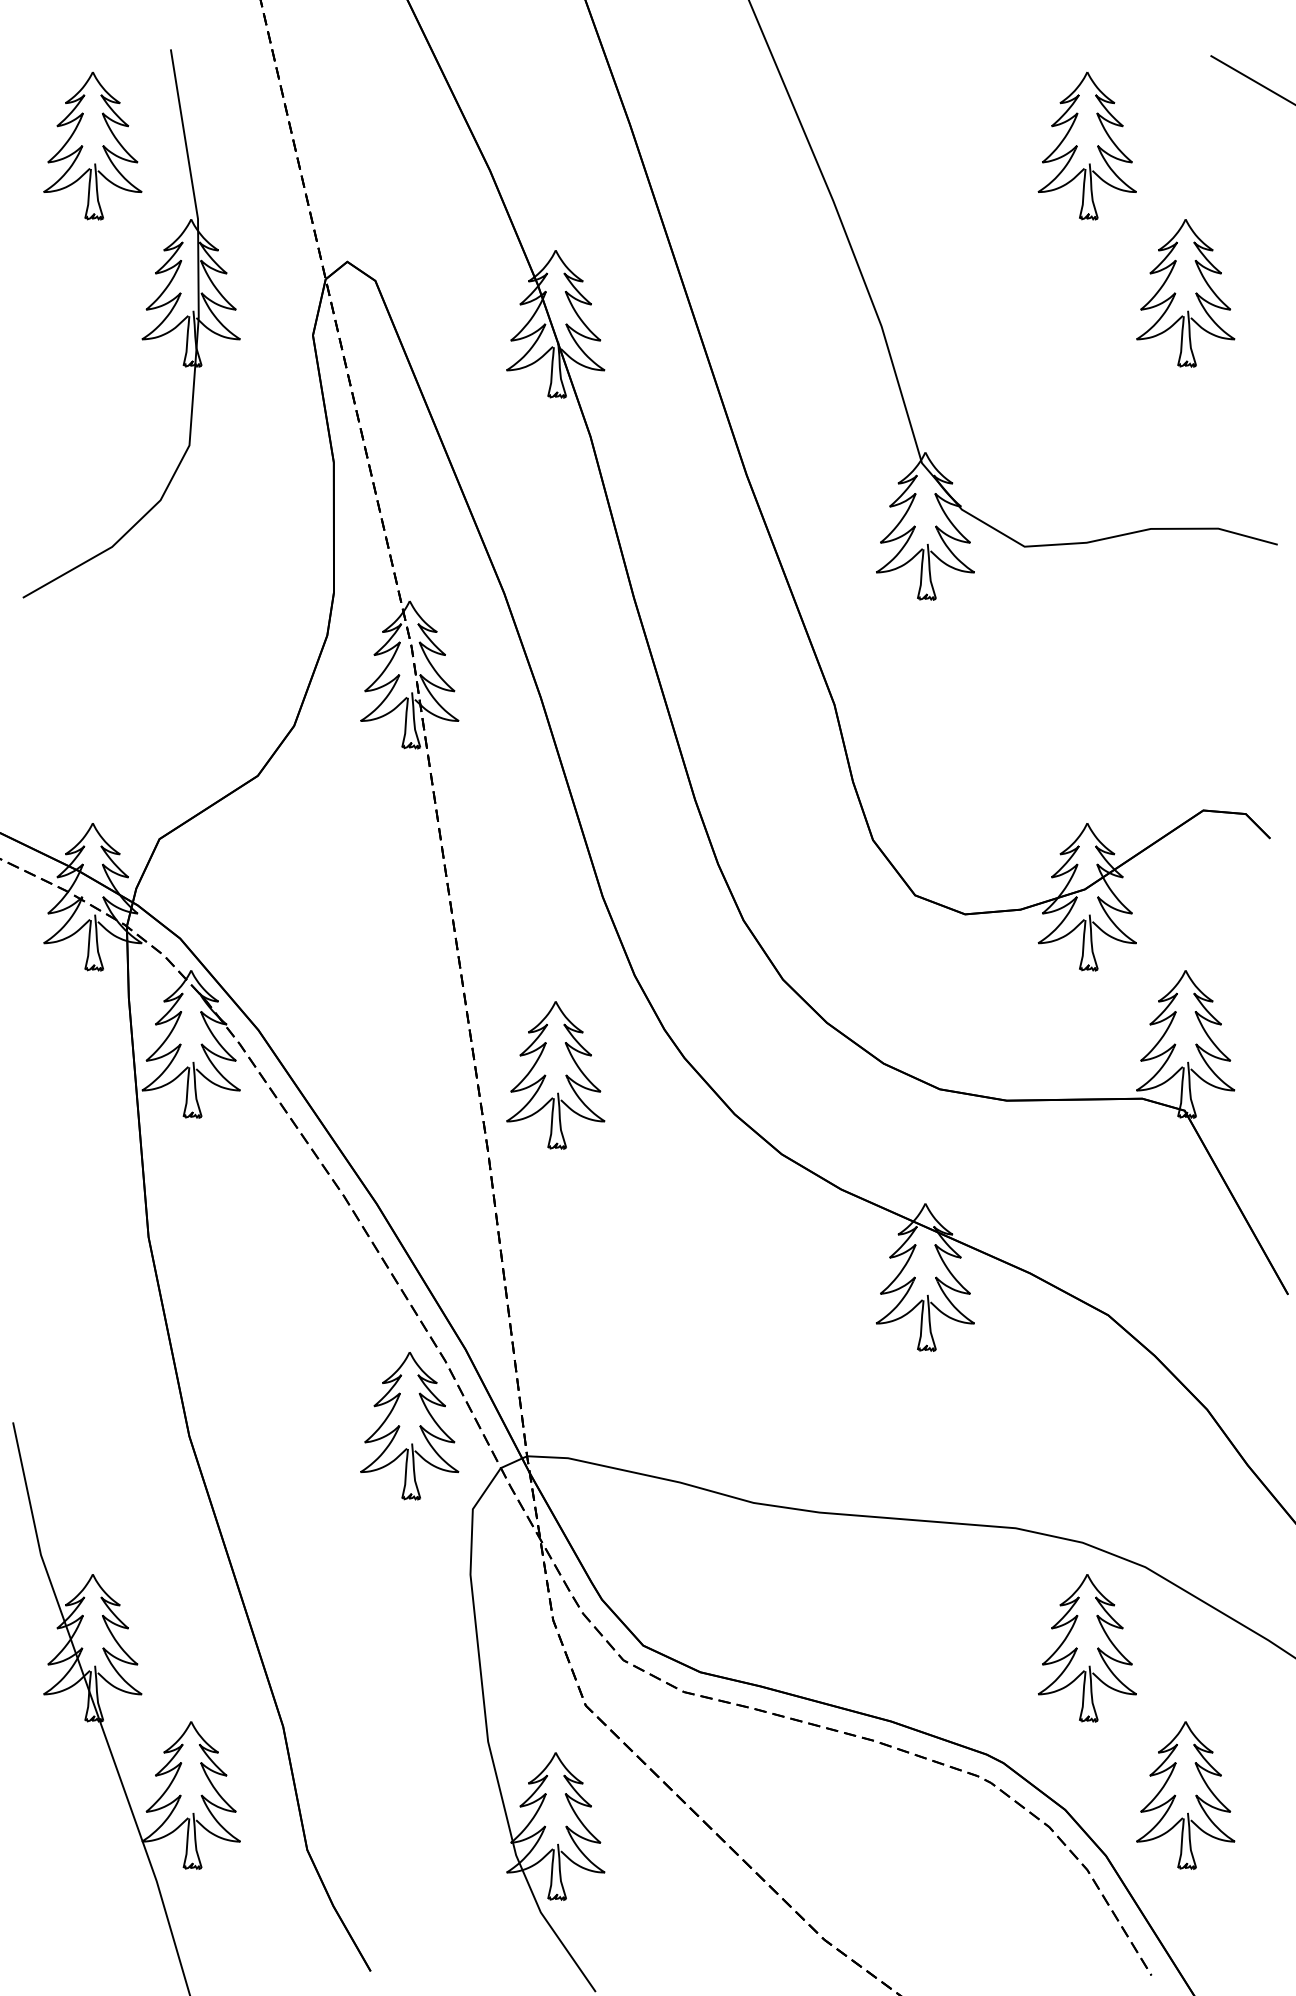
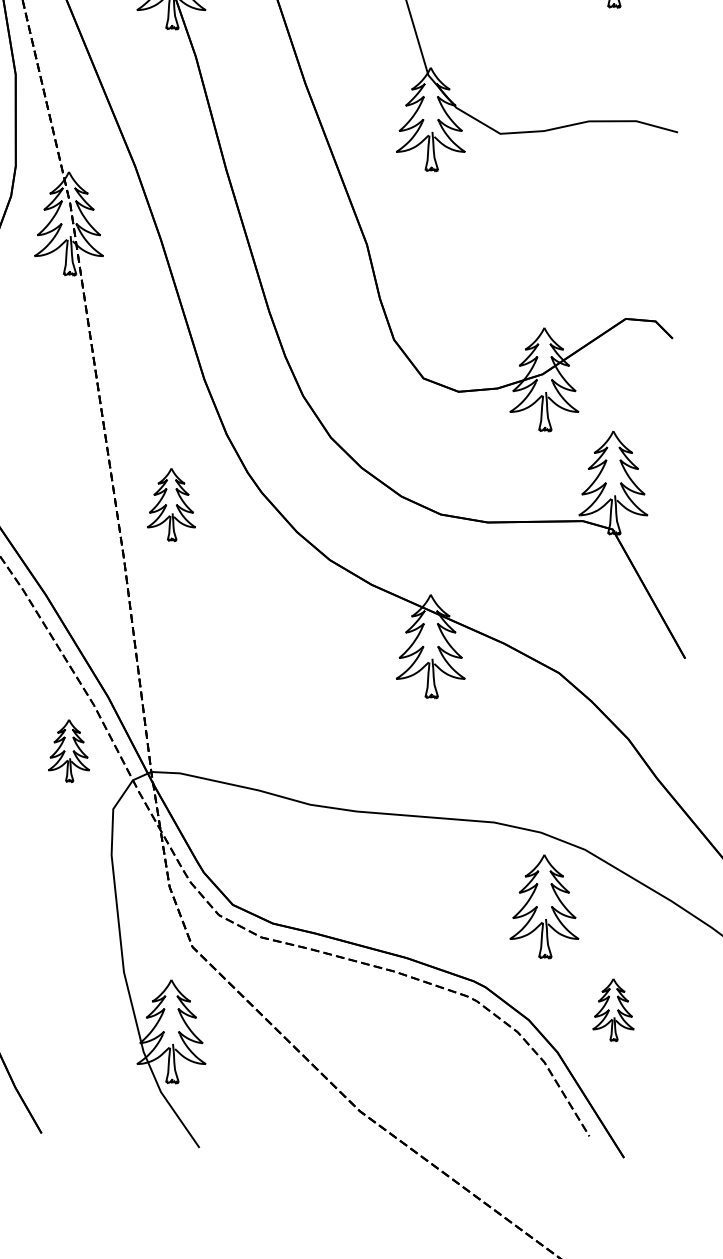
part: (555, 1075) -> (171, 504), size x0.7
part: (409, 1426) -> (68, 751), size x0.6
part: (1185, 1795) -> (613, 1010), size x0.6

